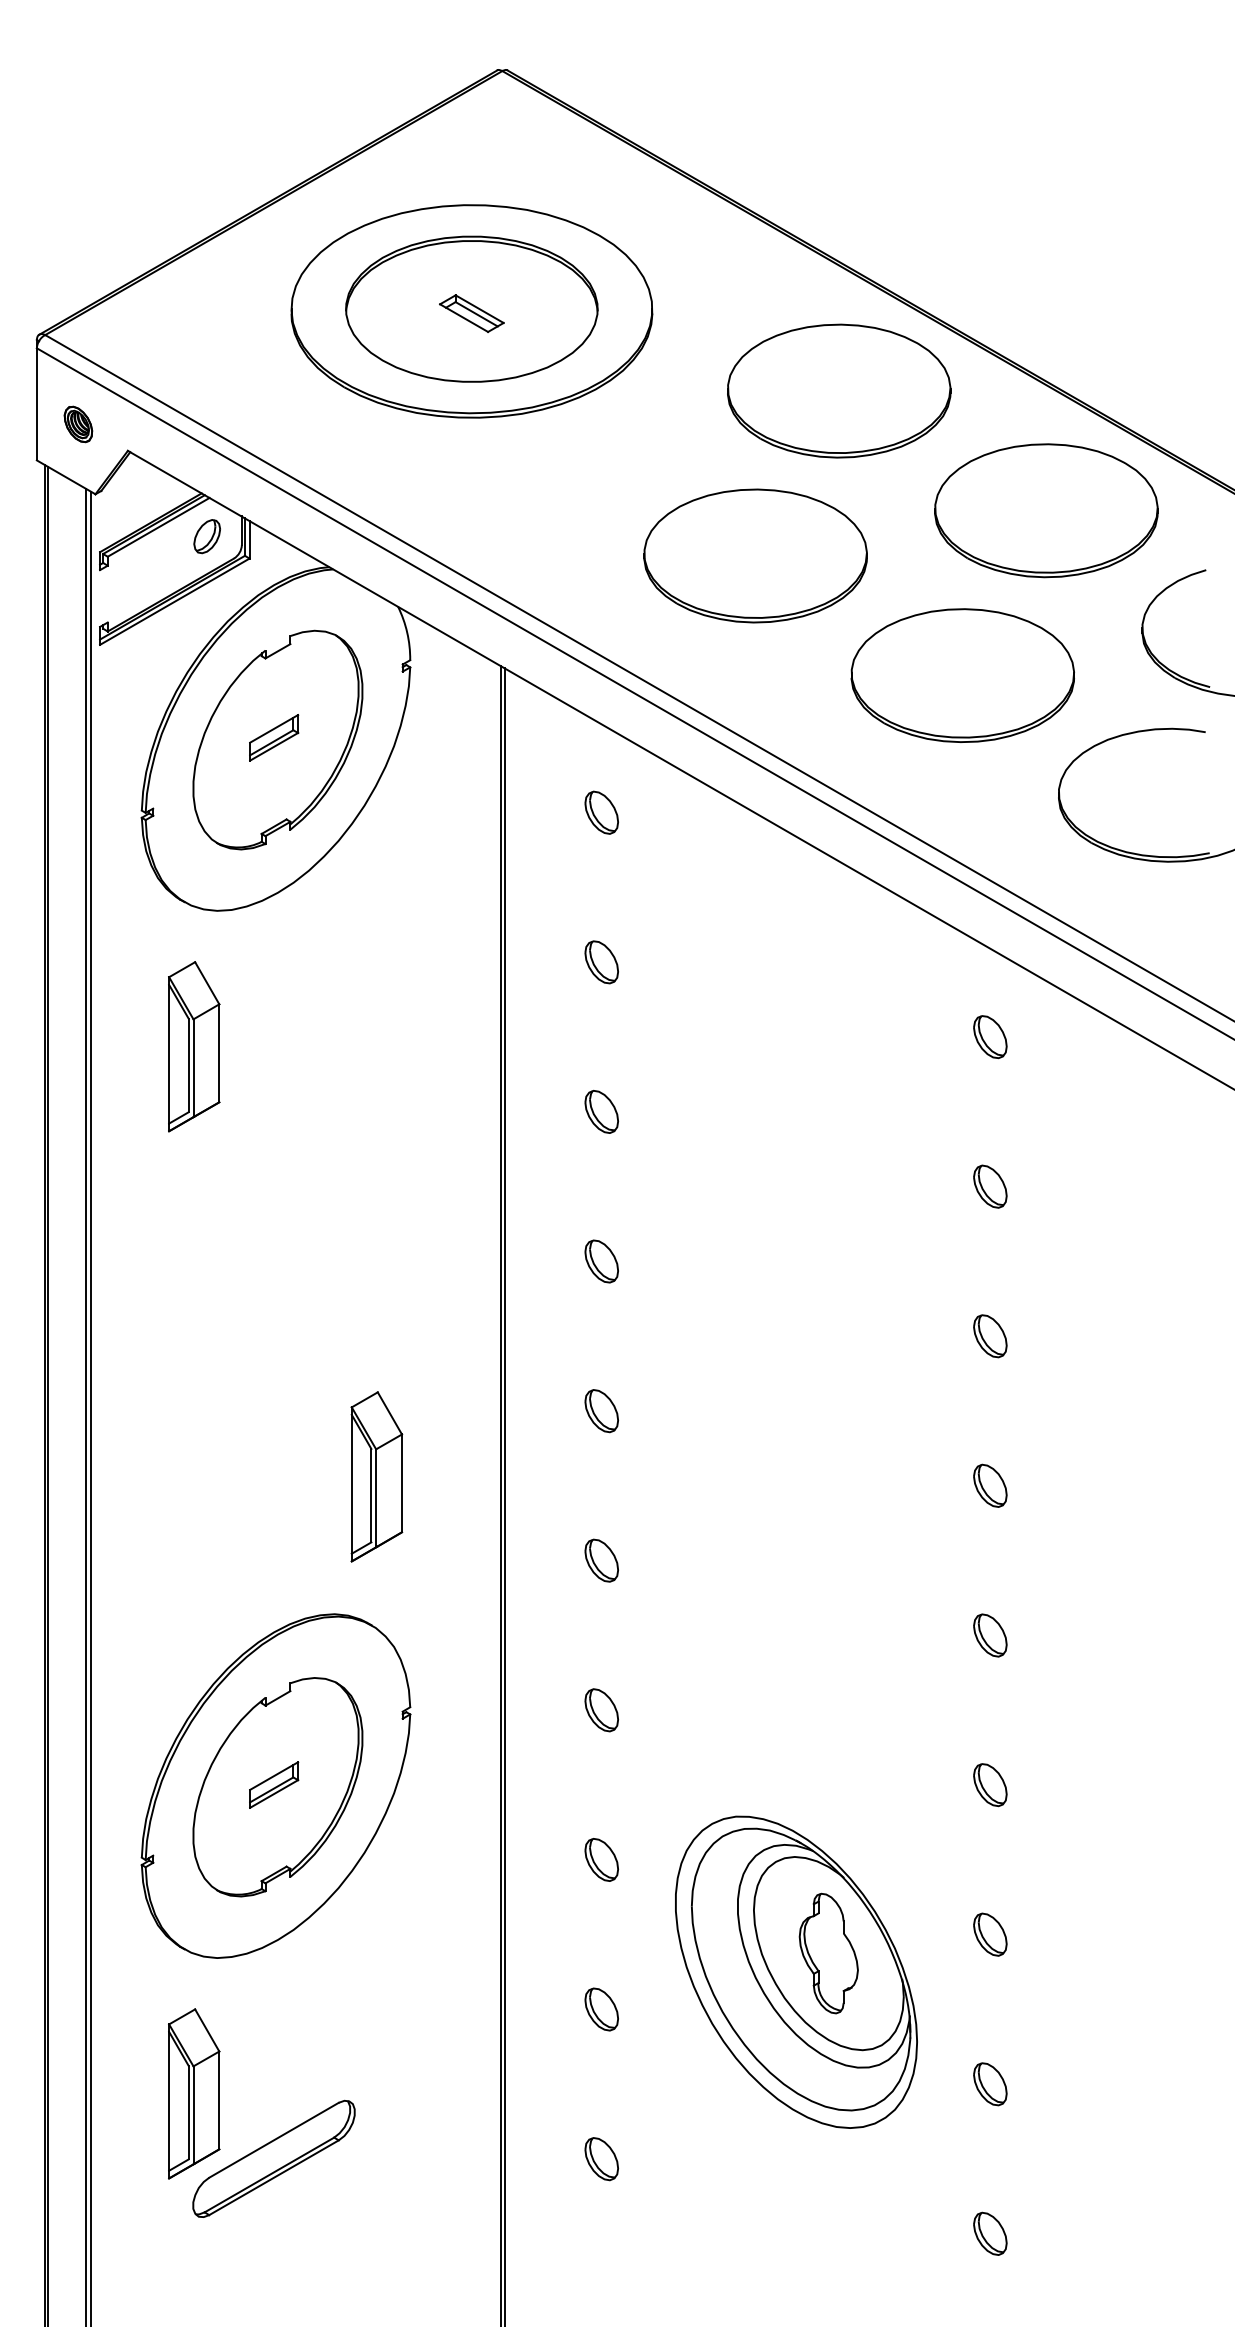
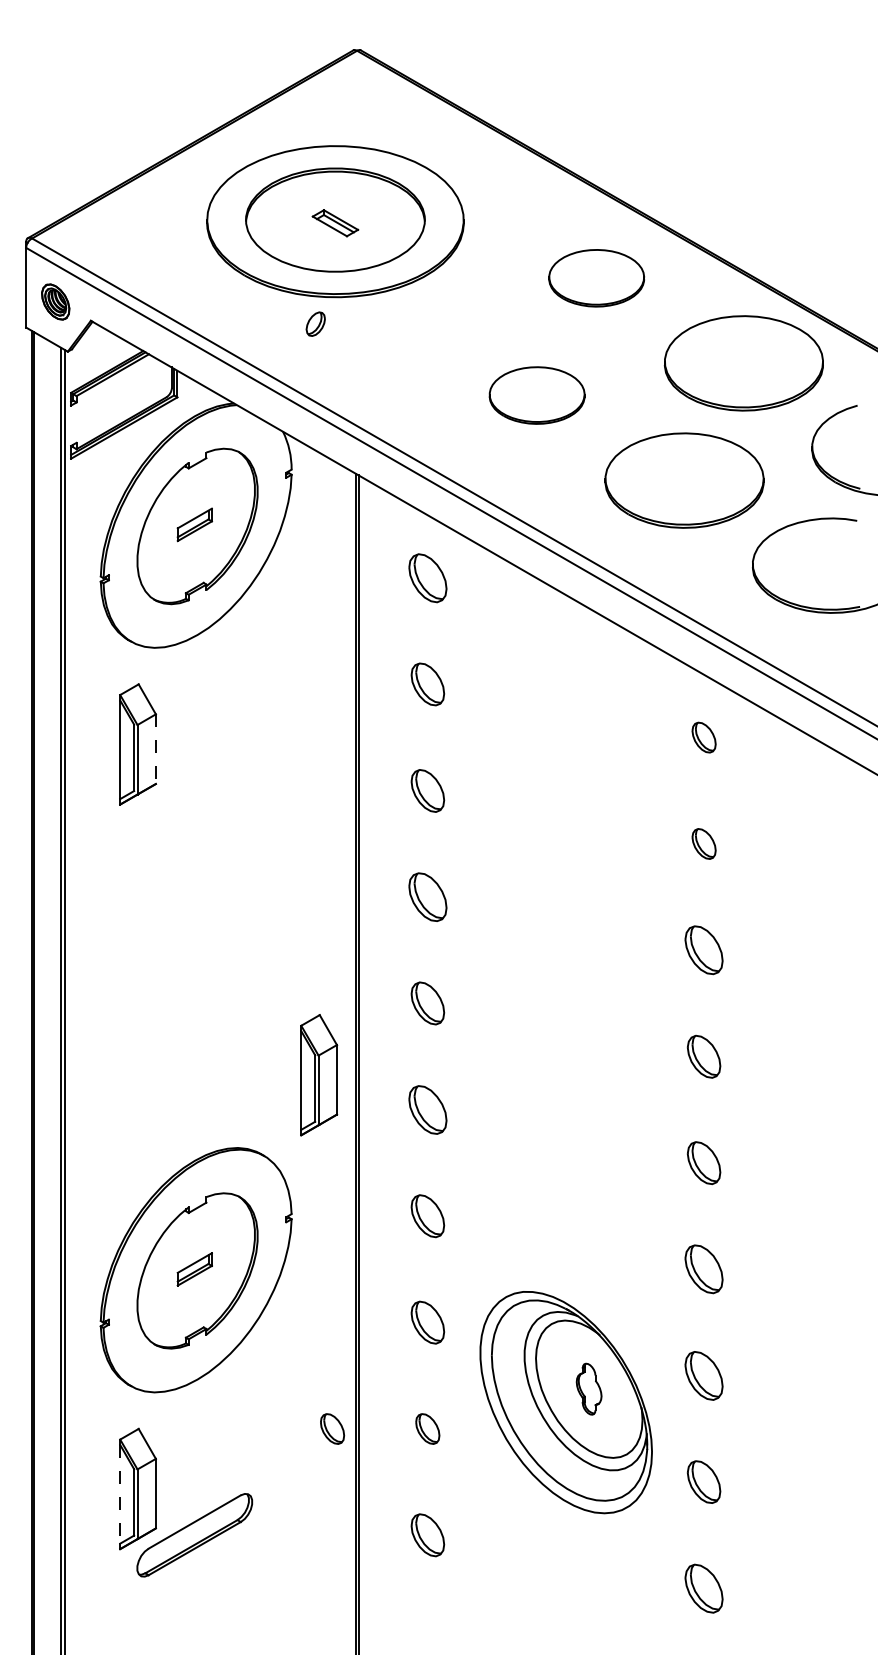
part: (839, 390) -> (596, 277), size x0.6
part: (78, 424) -> (55, 302), size x1.4
part: (206, 536) -> (315, 324), moved
part: (755, 555) -> (537, 395), size x0.6
part: (601, 812) -> (427, 577), size x1.6
part: (601, 962) -> (427, 684), size x1.4
line: (219, 1053) -> (156, 749), solid -> dashed
part: (601, 1111) -> (427, 790), size x1.4
part: (601, 1261) -> (427, 897), size x1.6
part: (990, 1336) -> (704, 950), size x1.6
part: (601, 1411) -> (427, 1003), size x1.4
part: (376, 1476) -> (318, 1074), moved
part: (990, 1485) -> (704, 1056), size x1.4
part: (601, 1560) -> (427, 1109), size x1.6
part: (990, 1635) -> (704, 1163), size x1.4
part: (601, 1710) -> (427, 1216), size x1.4
part: (990, 1785) -> (704, 1269), size x1.6
part: (601, 1859) -> (427, 1322), size x1.4
part: (990, 1934) -> (704, 1375), size x1.6
part: (828, 1953) -> (589, 1389), size x0.6
part: (467, 2009) -> (332, 1429), added
part: (990, 2084) -> (704, 1482), size x1.4
line: (169, 2101) -> (120, 1494), solid -> dashed
part: (601, 2159) -> (427, 1535), size x1.4
part: (990, 2233) -> (704, 1588), size x1.6

